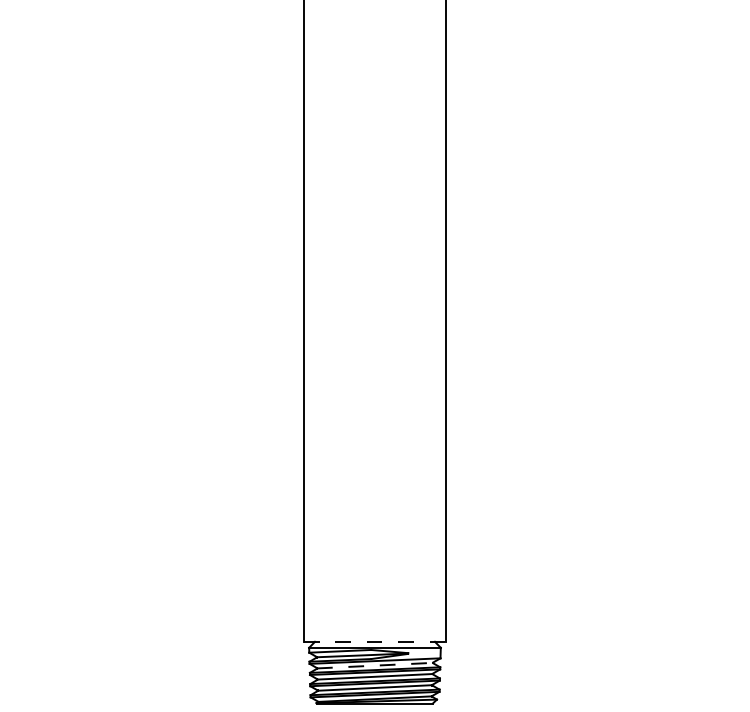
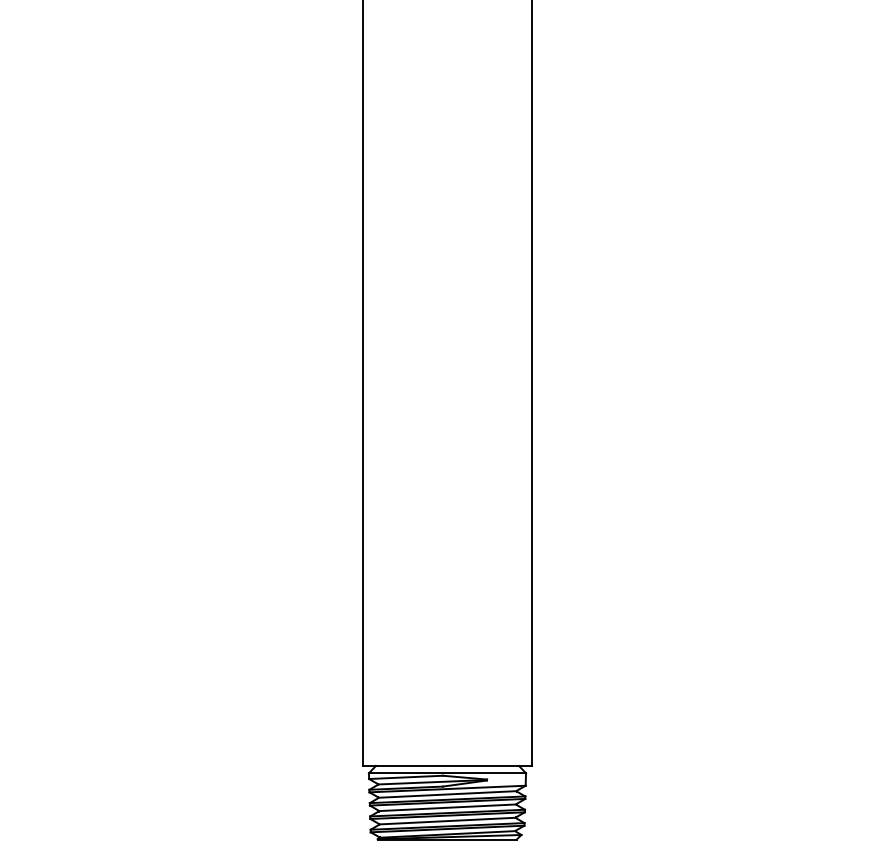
line: (375, 642) -> (447, 766), dashed -> solid
line: (375, 665) -> (448, 794), dashed -> solid

